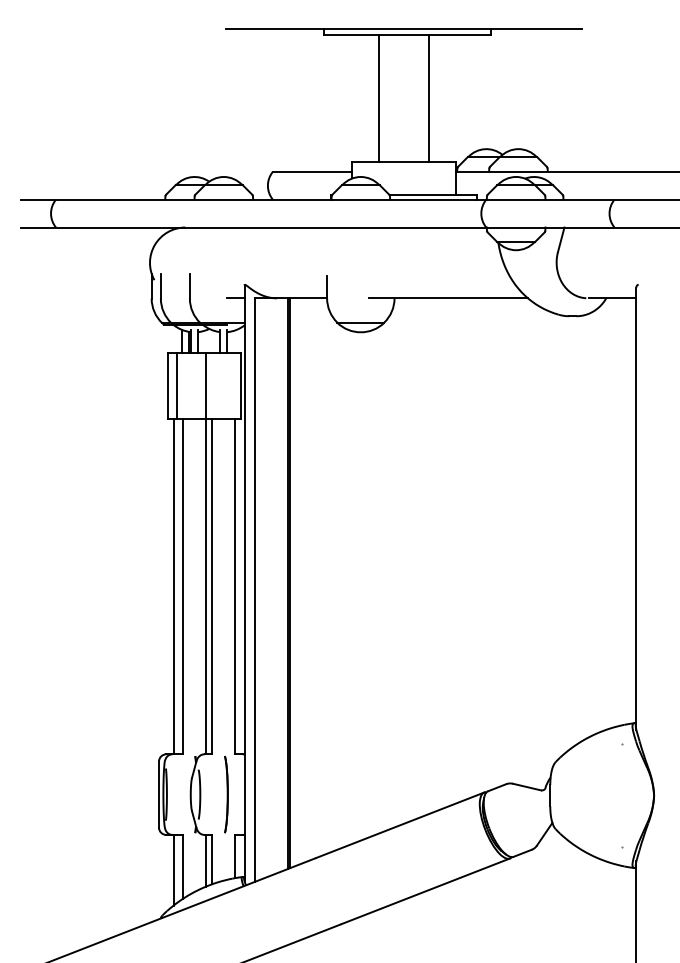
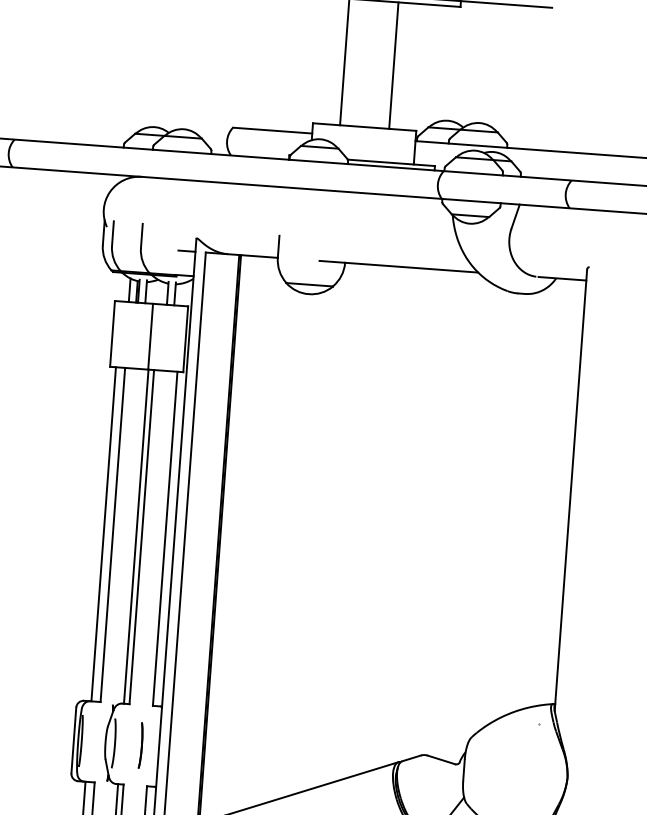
line: (176, 386) -> (121, 334), removed
part: (226, 794) -> (141, 745), size x0.6

